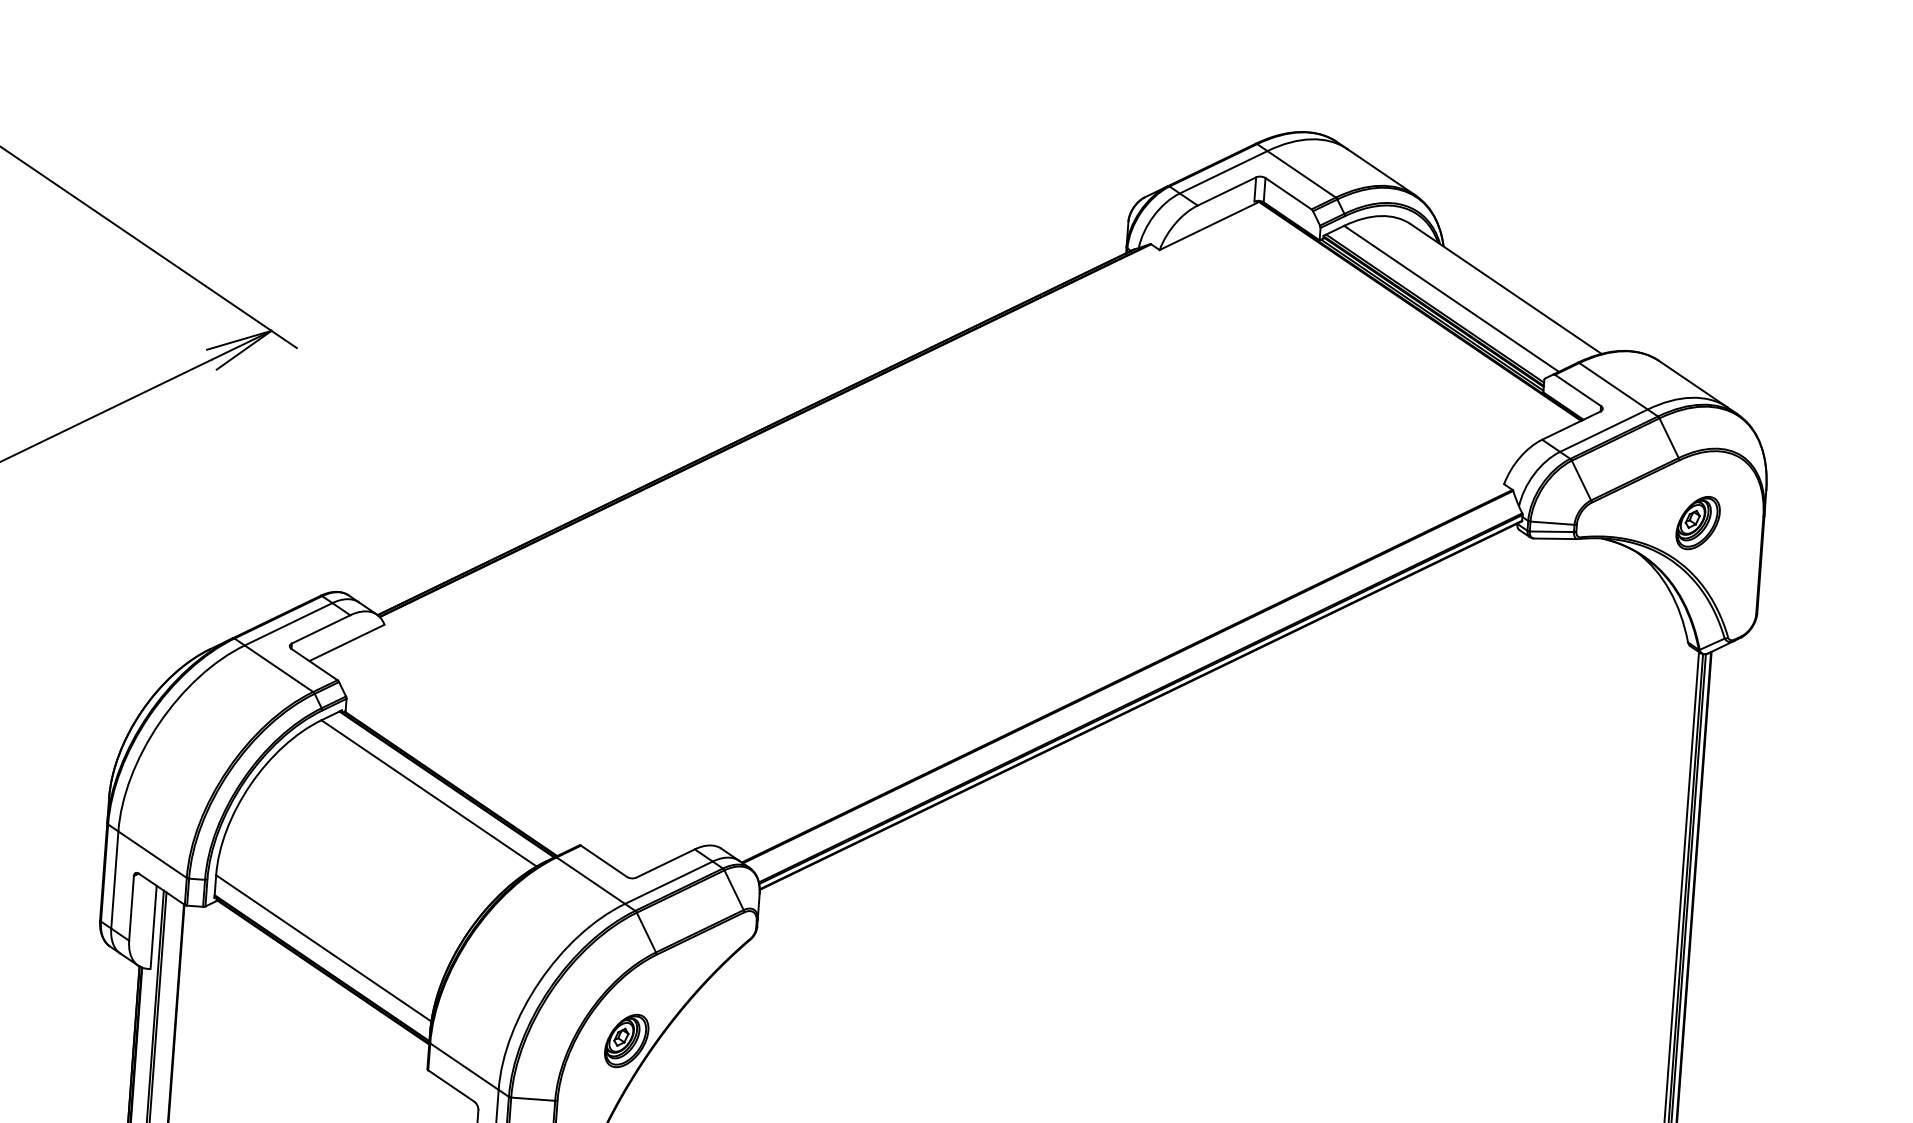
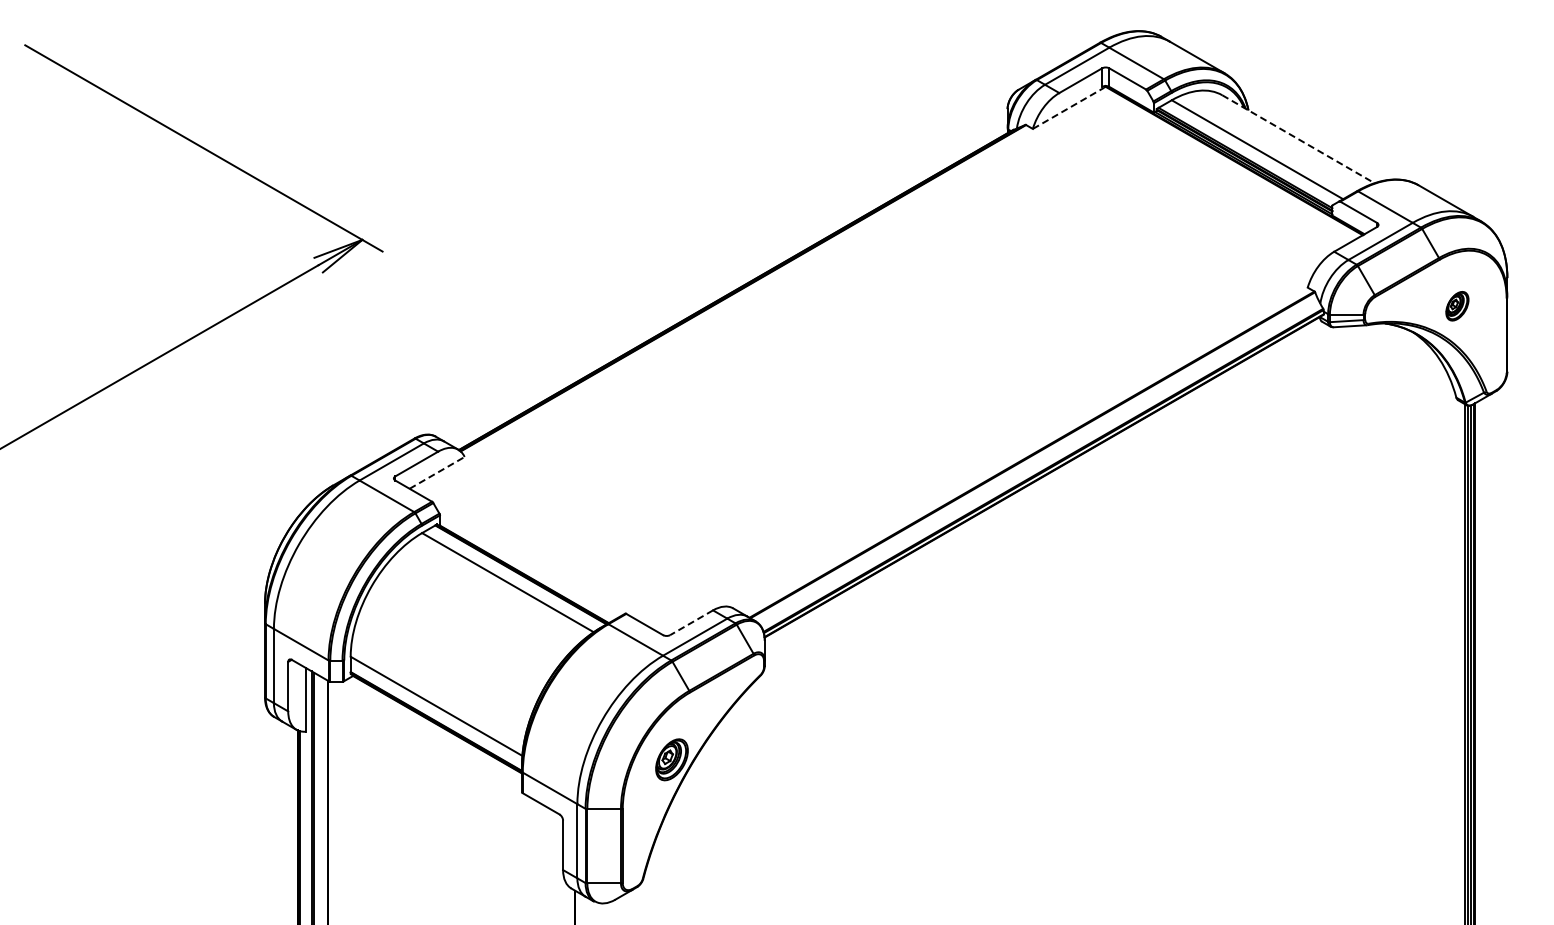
line: (1208, 226) -> (1068, 108), solid -> dashed
line: (1506, 289) -> (1298, 139), solid -> dashed
part: (1698, 521) -> (1457, 305), size x0.7
line: (347, 642) -> (437, 472), solid -> dashed
line: (665, 863) -> (691, 622), solid -> dashed

